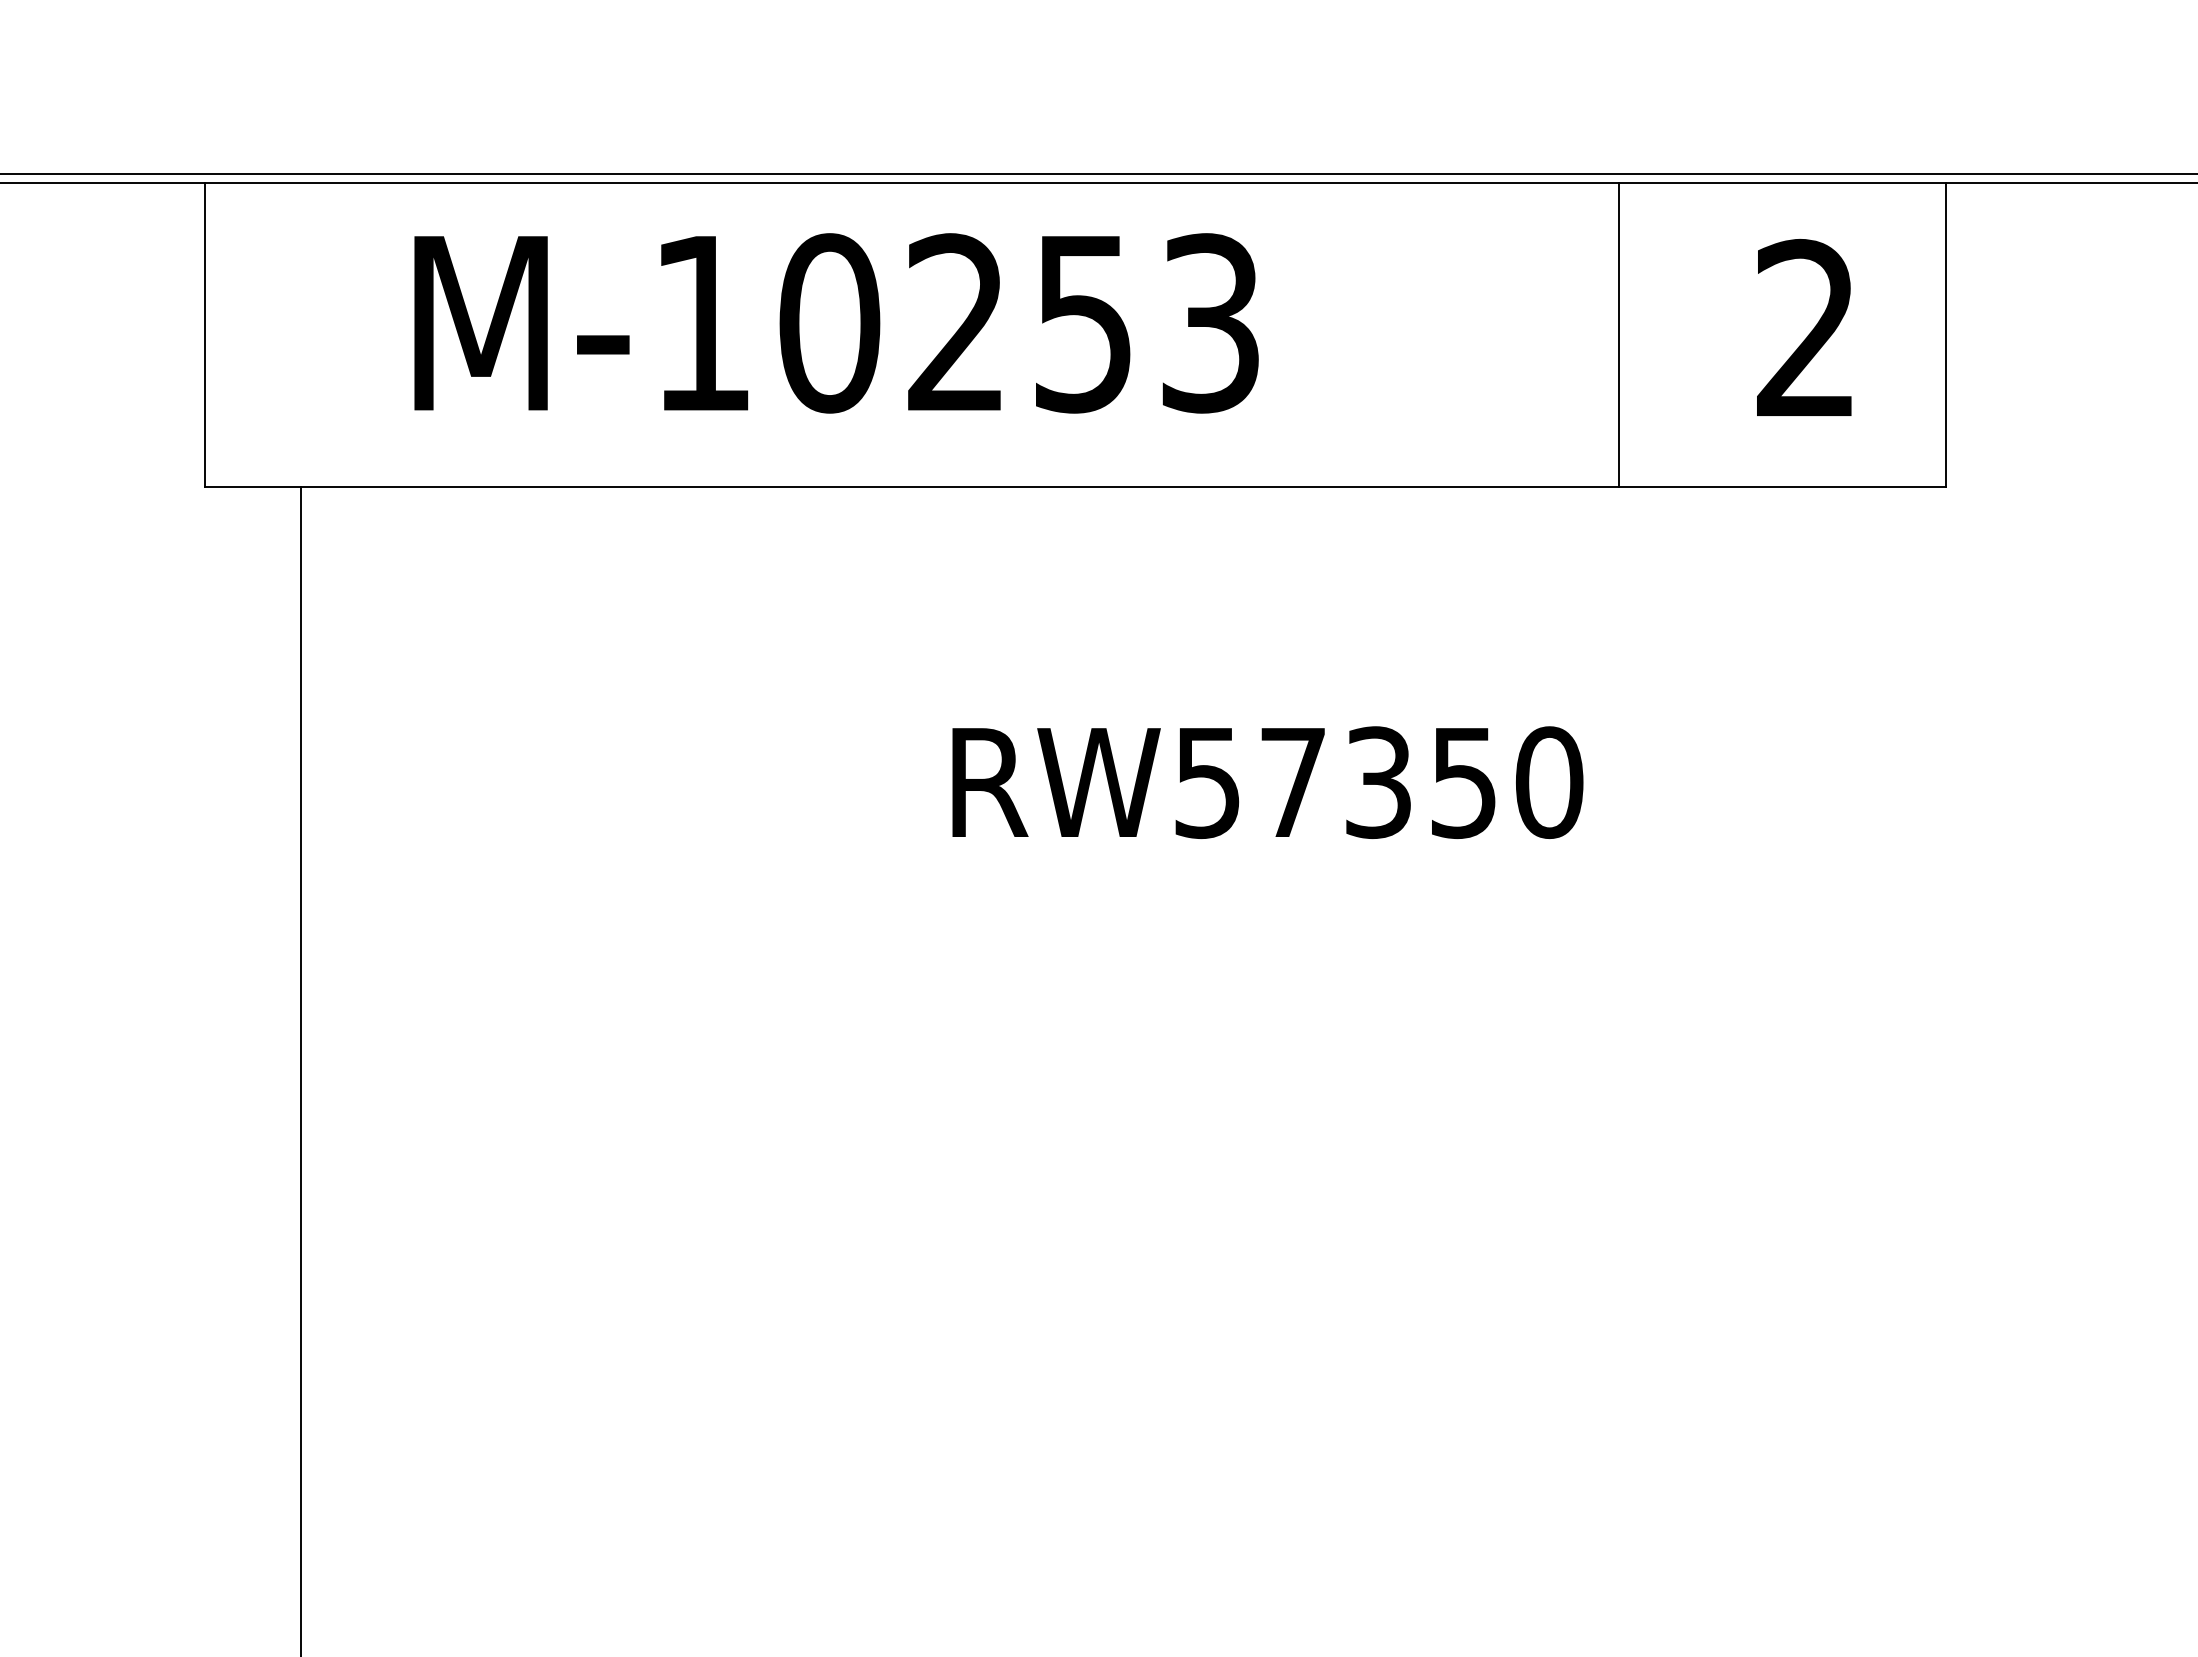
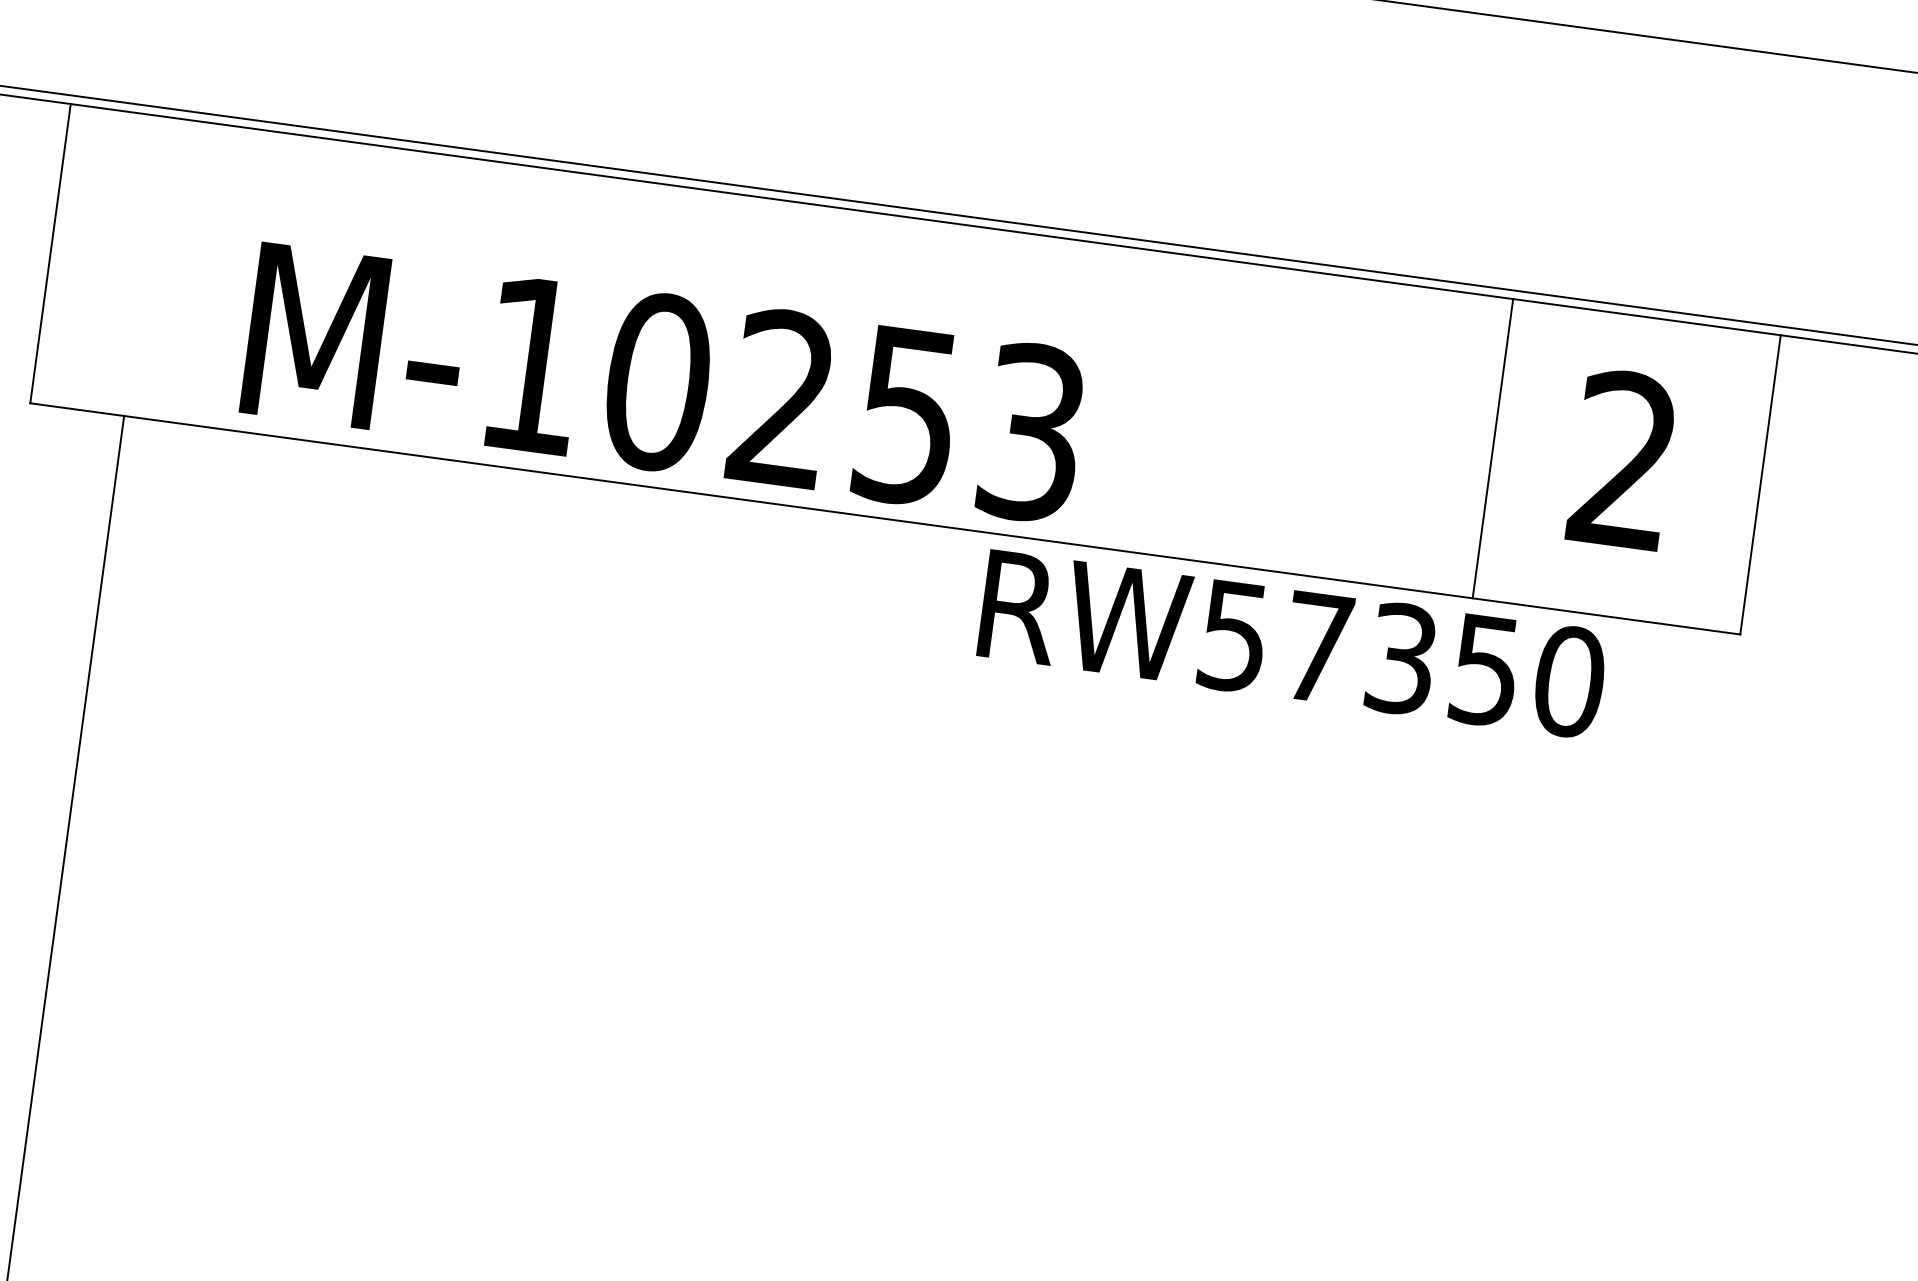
text: (836, 323) -> (664, 383), moved
line: (1619, 334) -> (1493, 448), moved
text: (1267, 782) -> (1292, 644), moved

